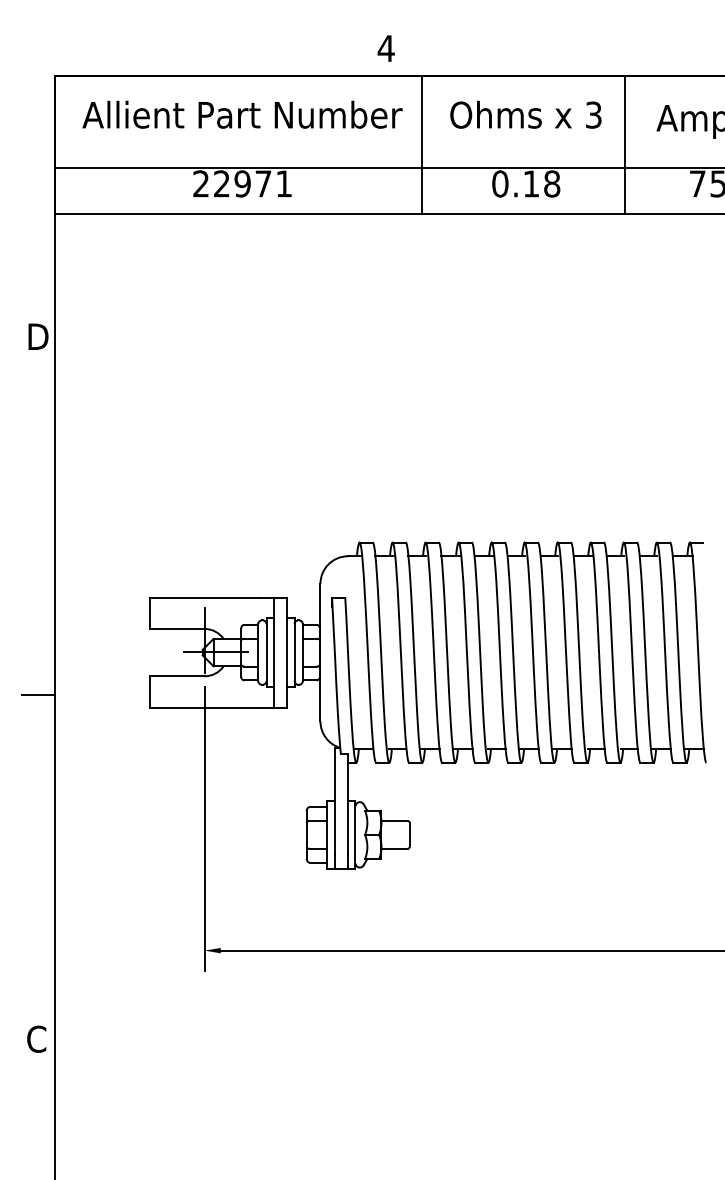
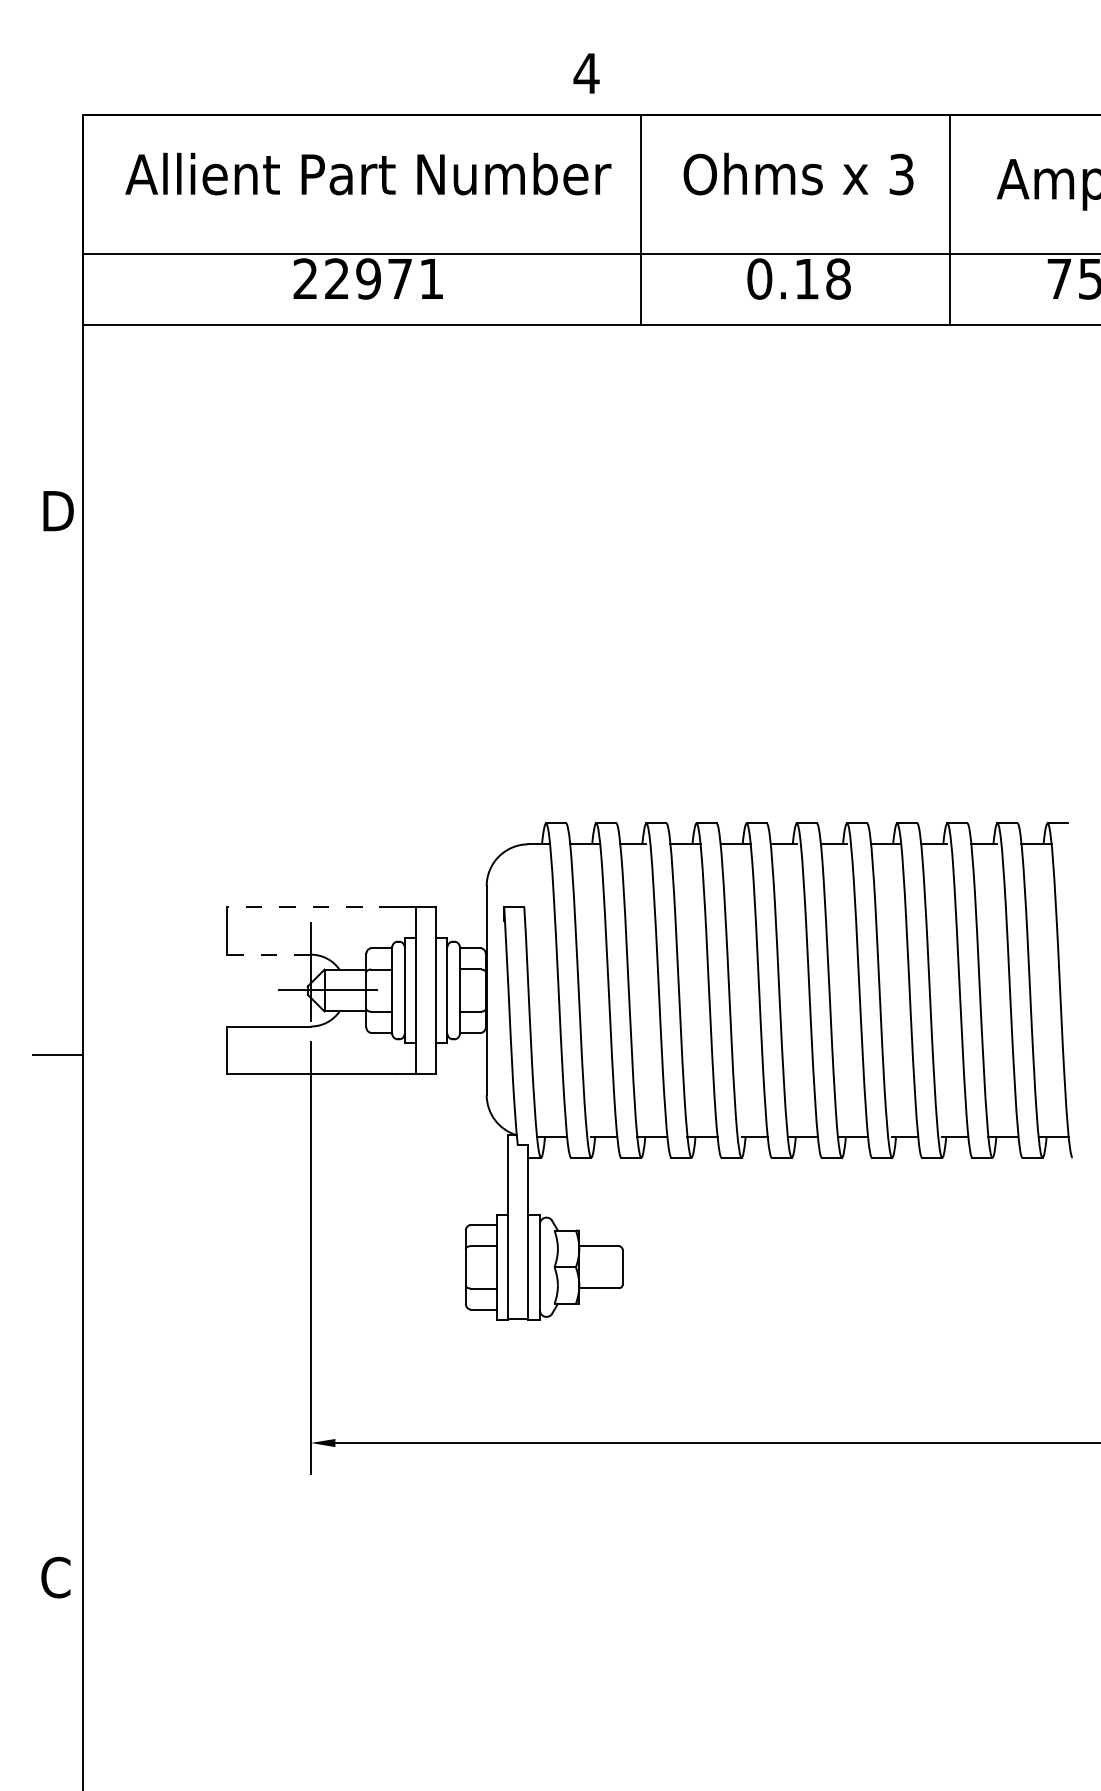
line: (205, 597) -> (312, 906), solid -> dashed
line: (177, 628) -> (269, 953), solid -> dashed

